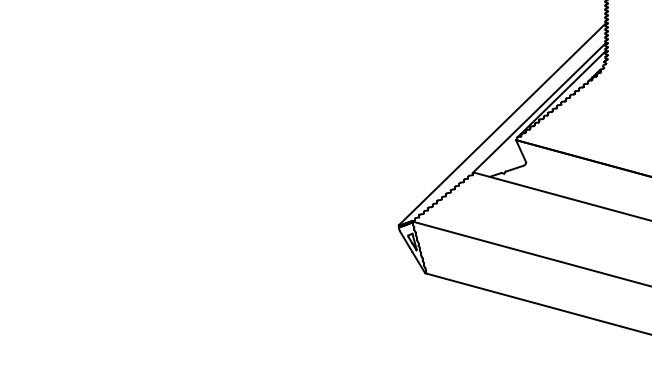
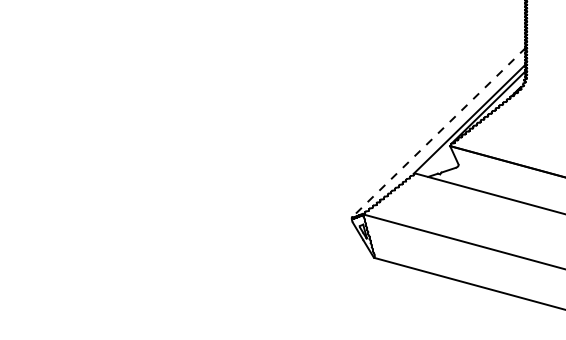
line: (503, 123) -> (439, 132), solid -> dashed

